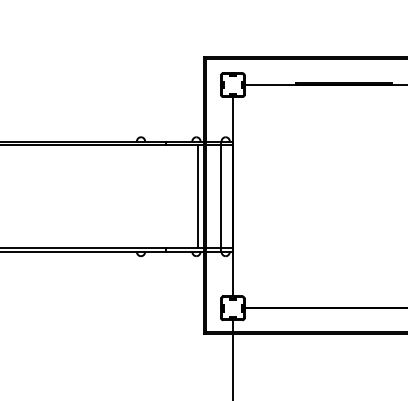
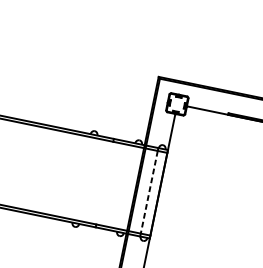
line: (197, 196) -> (130, 188), removed
line: (220, 197) -> (148, 192), solid -> dashed

